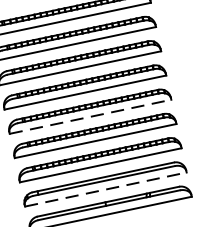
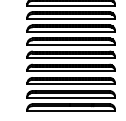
line: (91, 117) -> (71, 58), dashed -> solid
line: (106, 189) -> (71, 97), dashed -> solid

